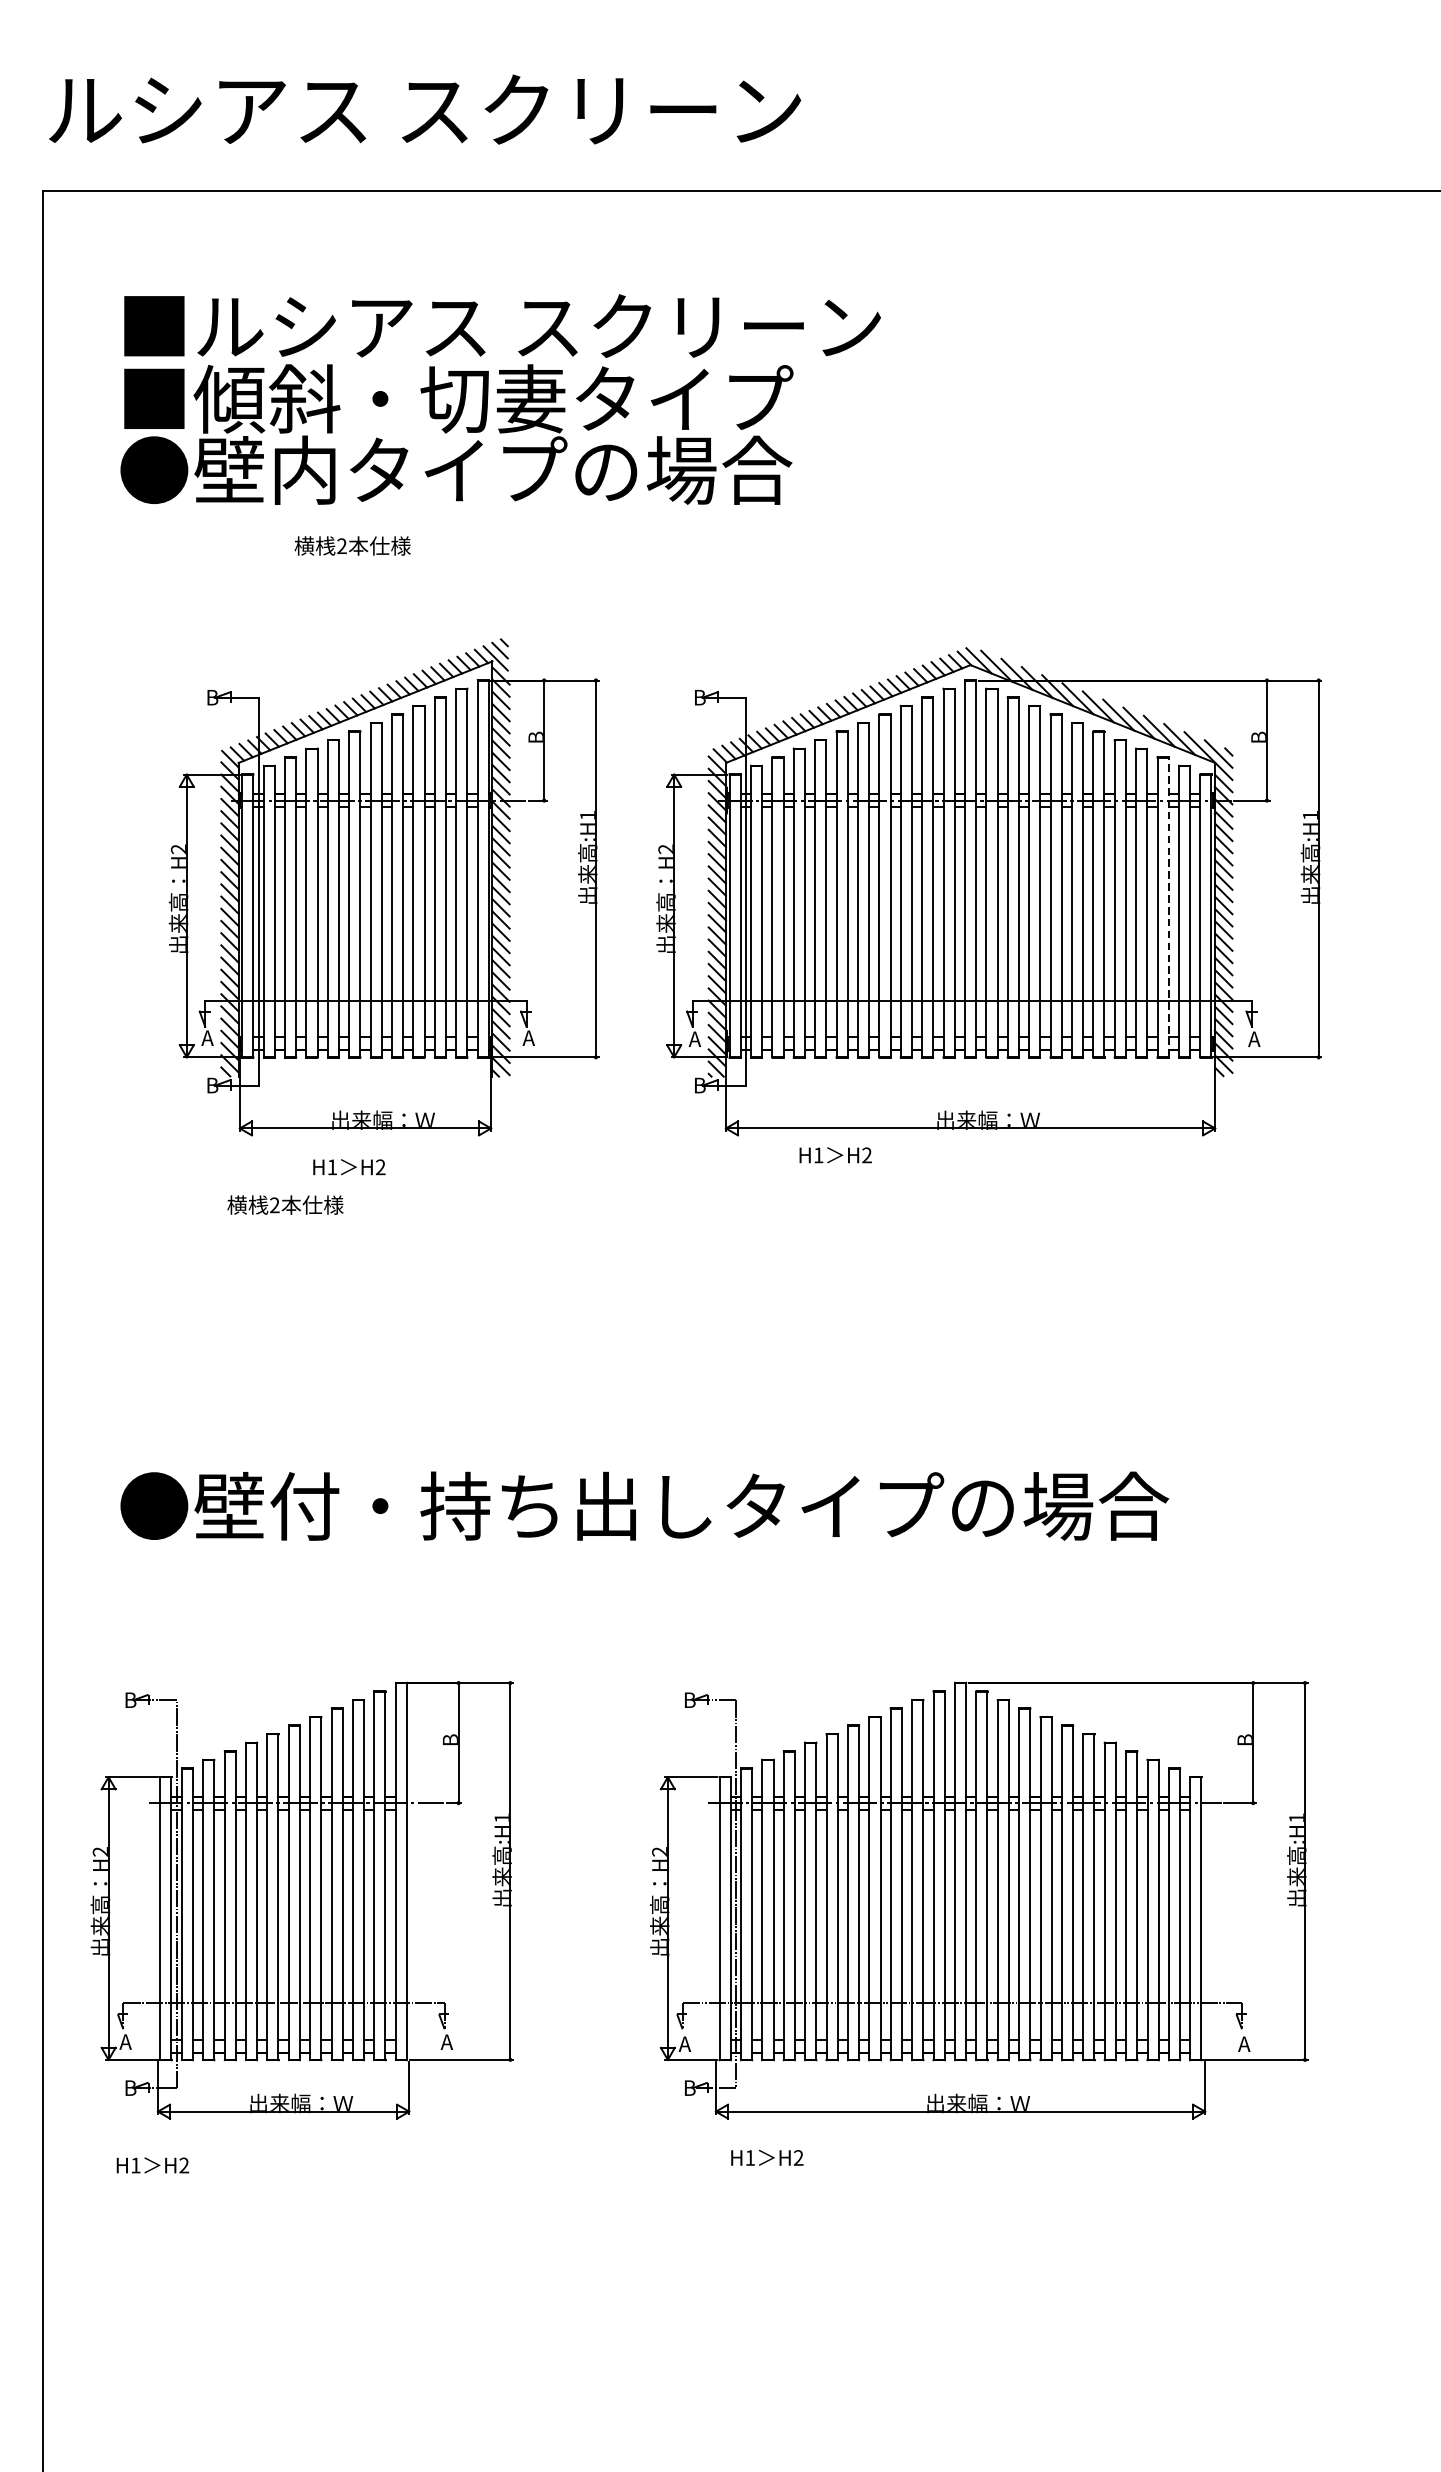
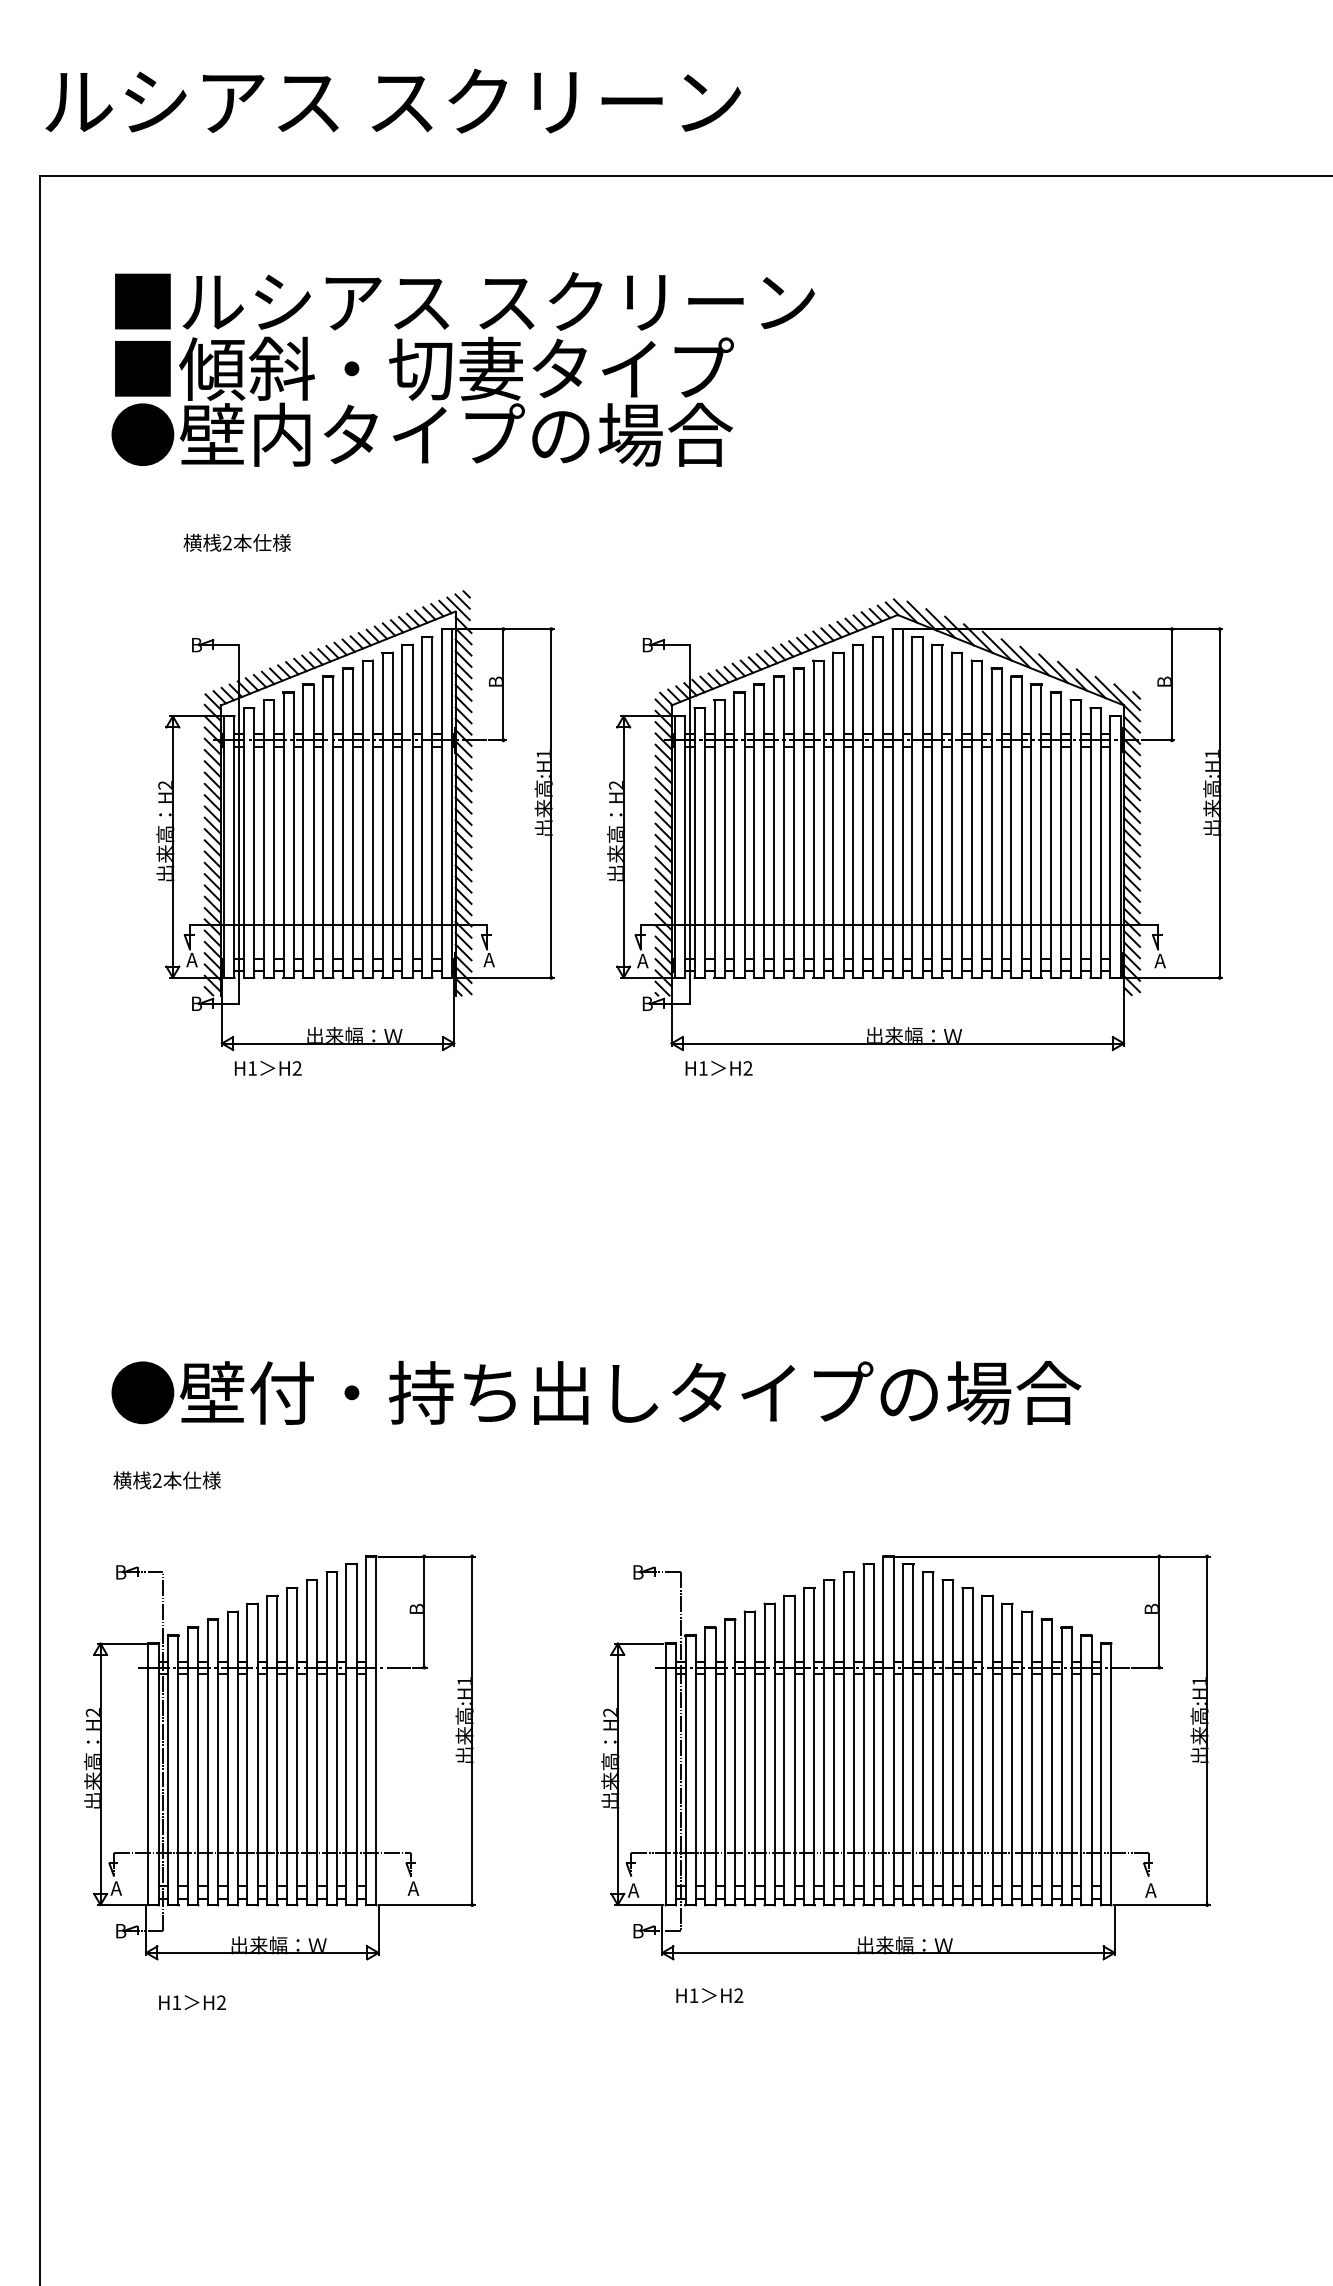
text: (351, 545) -> (236, 542), moved
line: (1169, 907) -> (1081, 839), dashed -> solid
text: (835, 1155) -> (718, 1068), moved
text: (349, 1167) -> (268, 1068), moved
text: (284, 1205) -> (166, 1480), moved
text: (152, 2165) -> (192, 2002), moved

